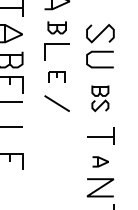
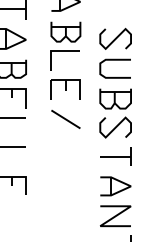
part: (56, 27) -> (65, 31), size x1.43
part: (56, 77) -> (65, 89), size x1.67
part: (100, 98) -> (115, 113), size x1.67
part: (100, 161) -> (115, 186), size x1.67

